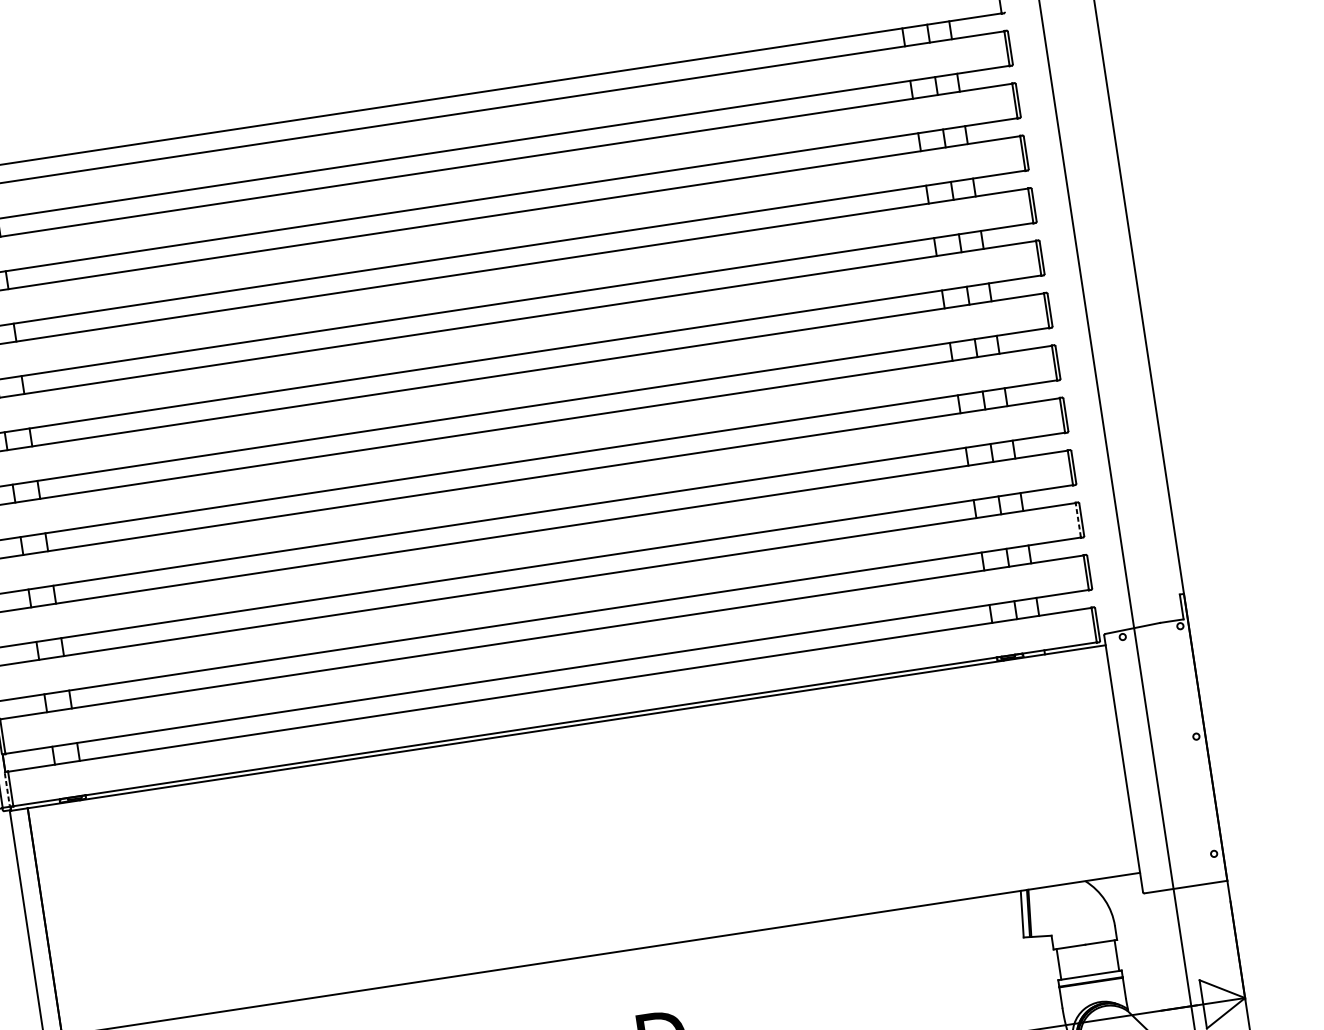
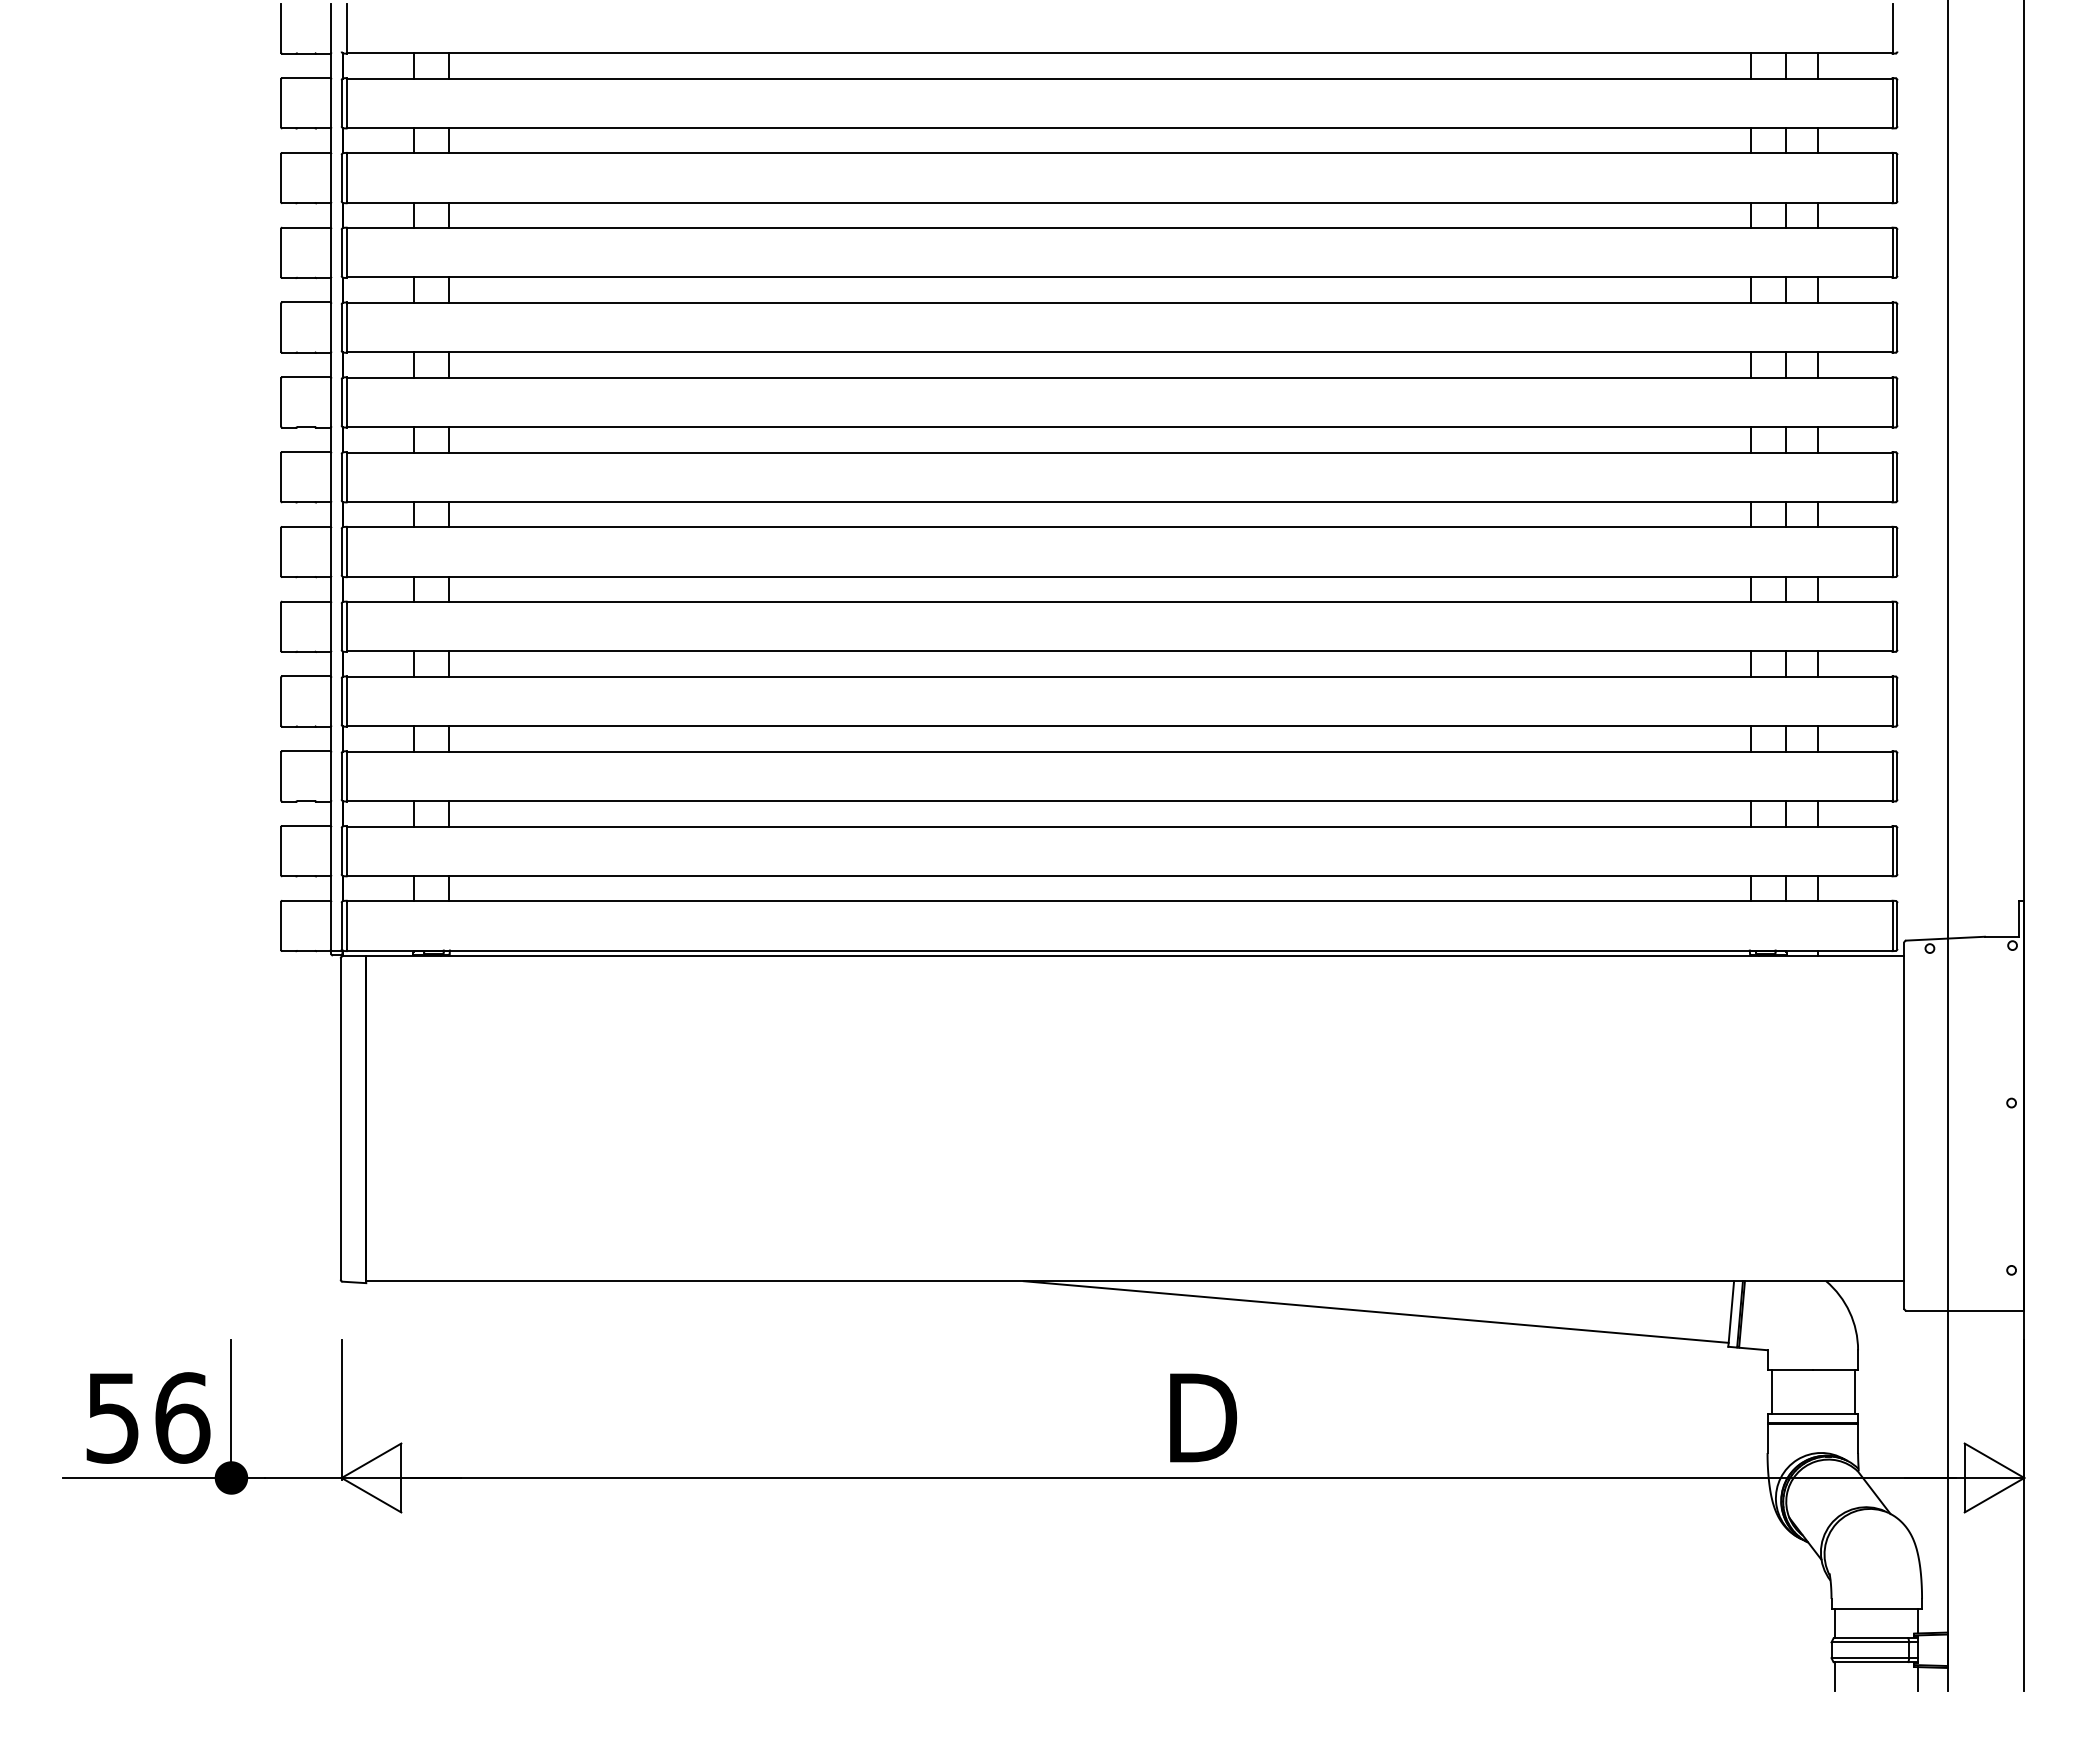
line: (1078, 519) -> (1892, 775), dashed -> solid
line: (7, 789) -> (341, 926), dashed -> solid
line: (772, 950) -> (1375, 1311), added

